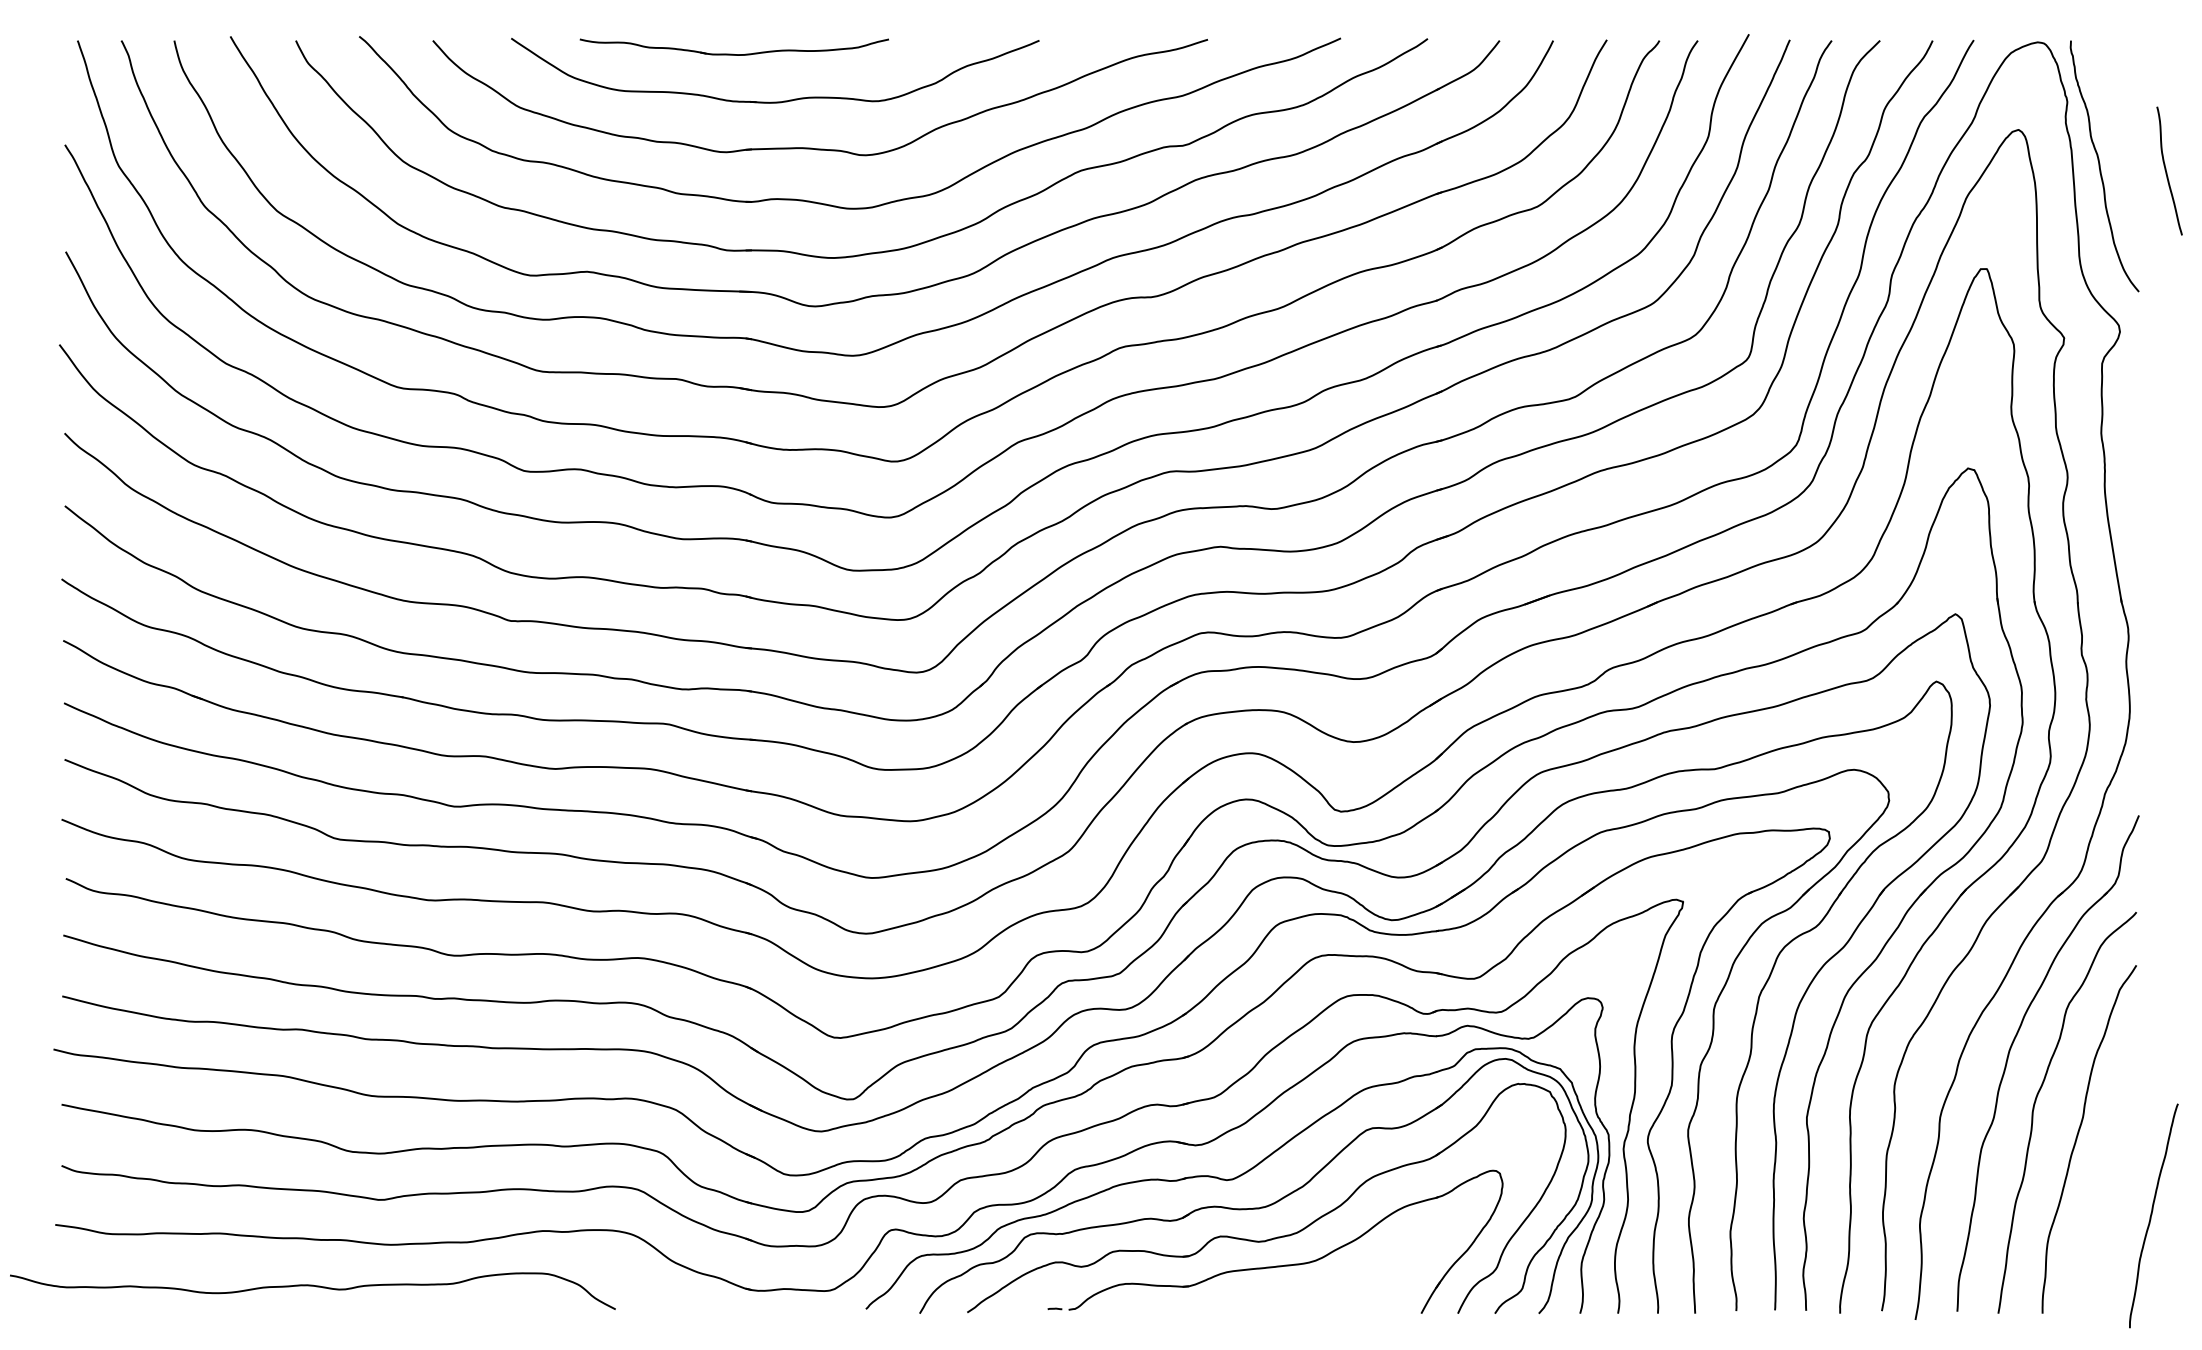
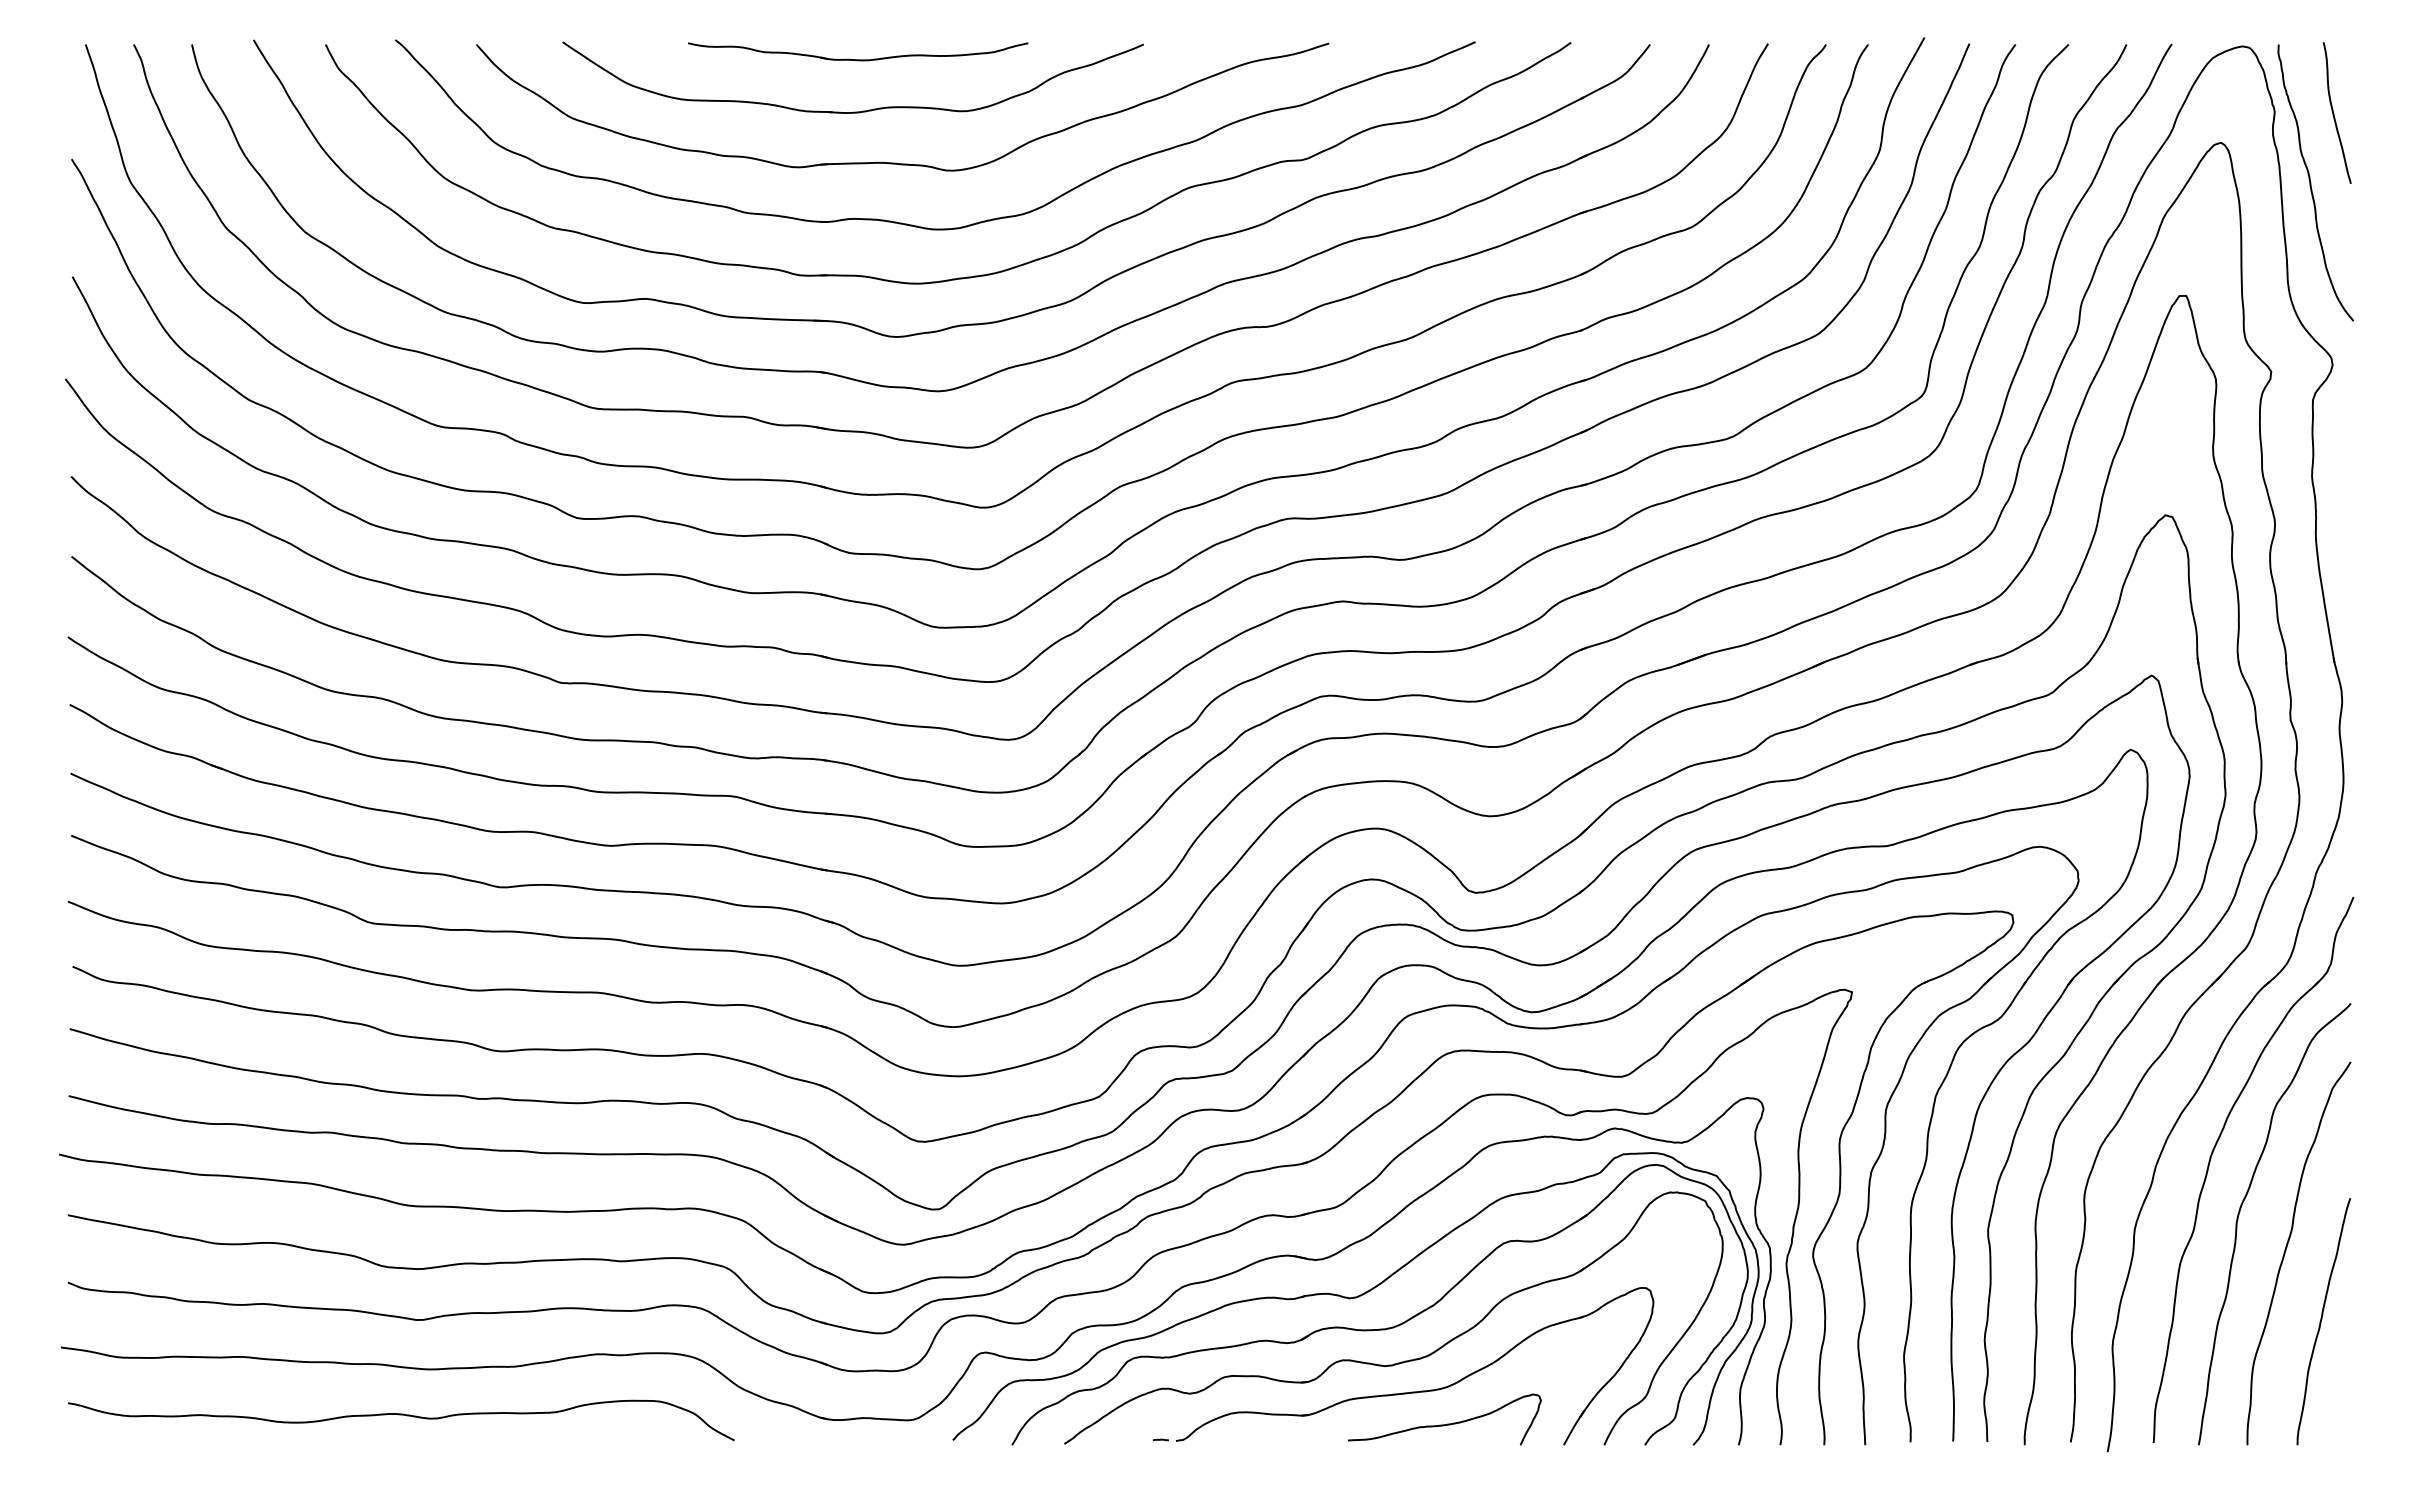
part: (734, 54) -> (858, 59), moved
curve: (2167, 171) -> (2334, 113), moved
curve: (2151, 1215) -> (2321, 1321), moved
curve: (312, 1286) -> (401, 1415), moved
curve: (1315, 1293) -> (1447, 1423), added

